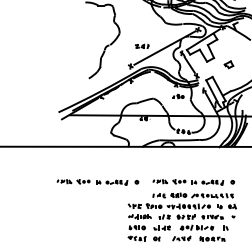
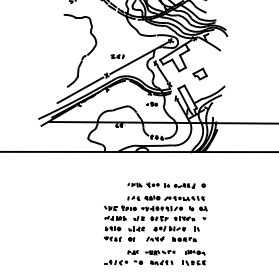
part: (228, 64) -> (199, 73), size x1.67
line: (103, 82) -> (80, 90), added
part: (97, 182) -> (75, 185), removed

